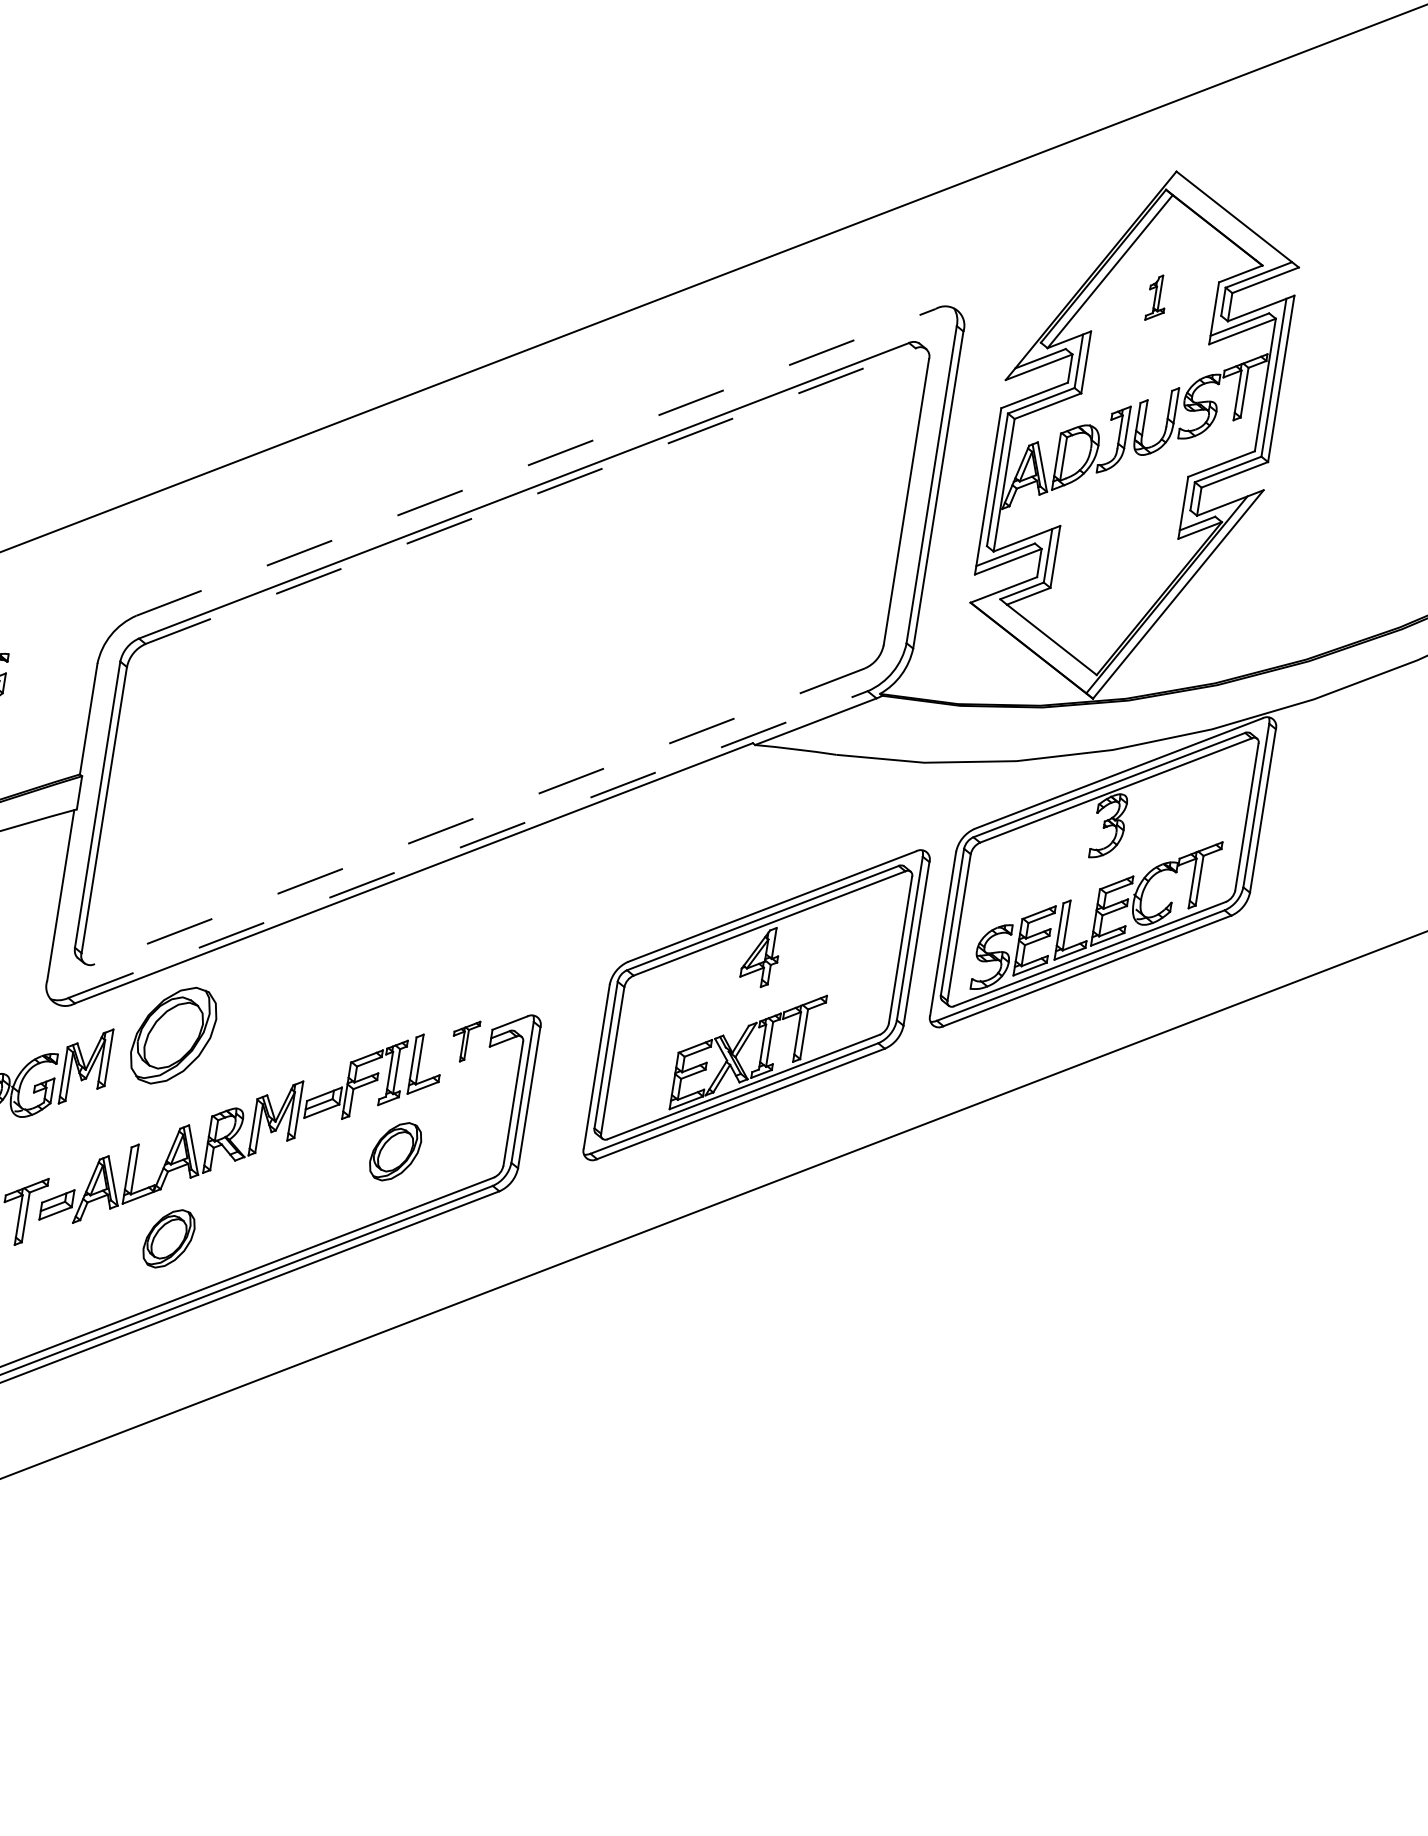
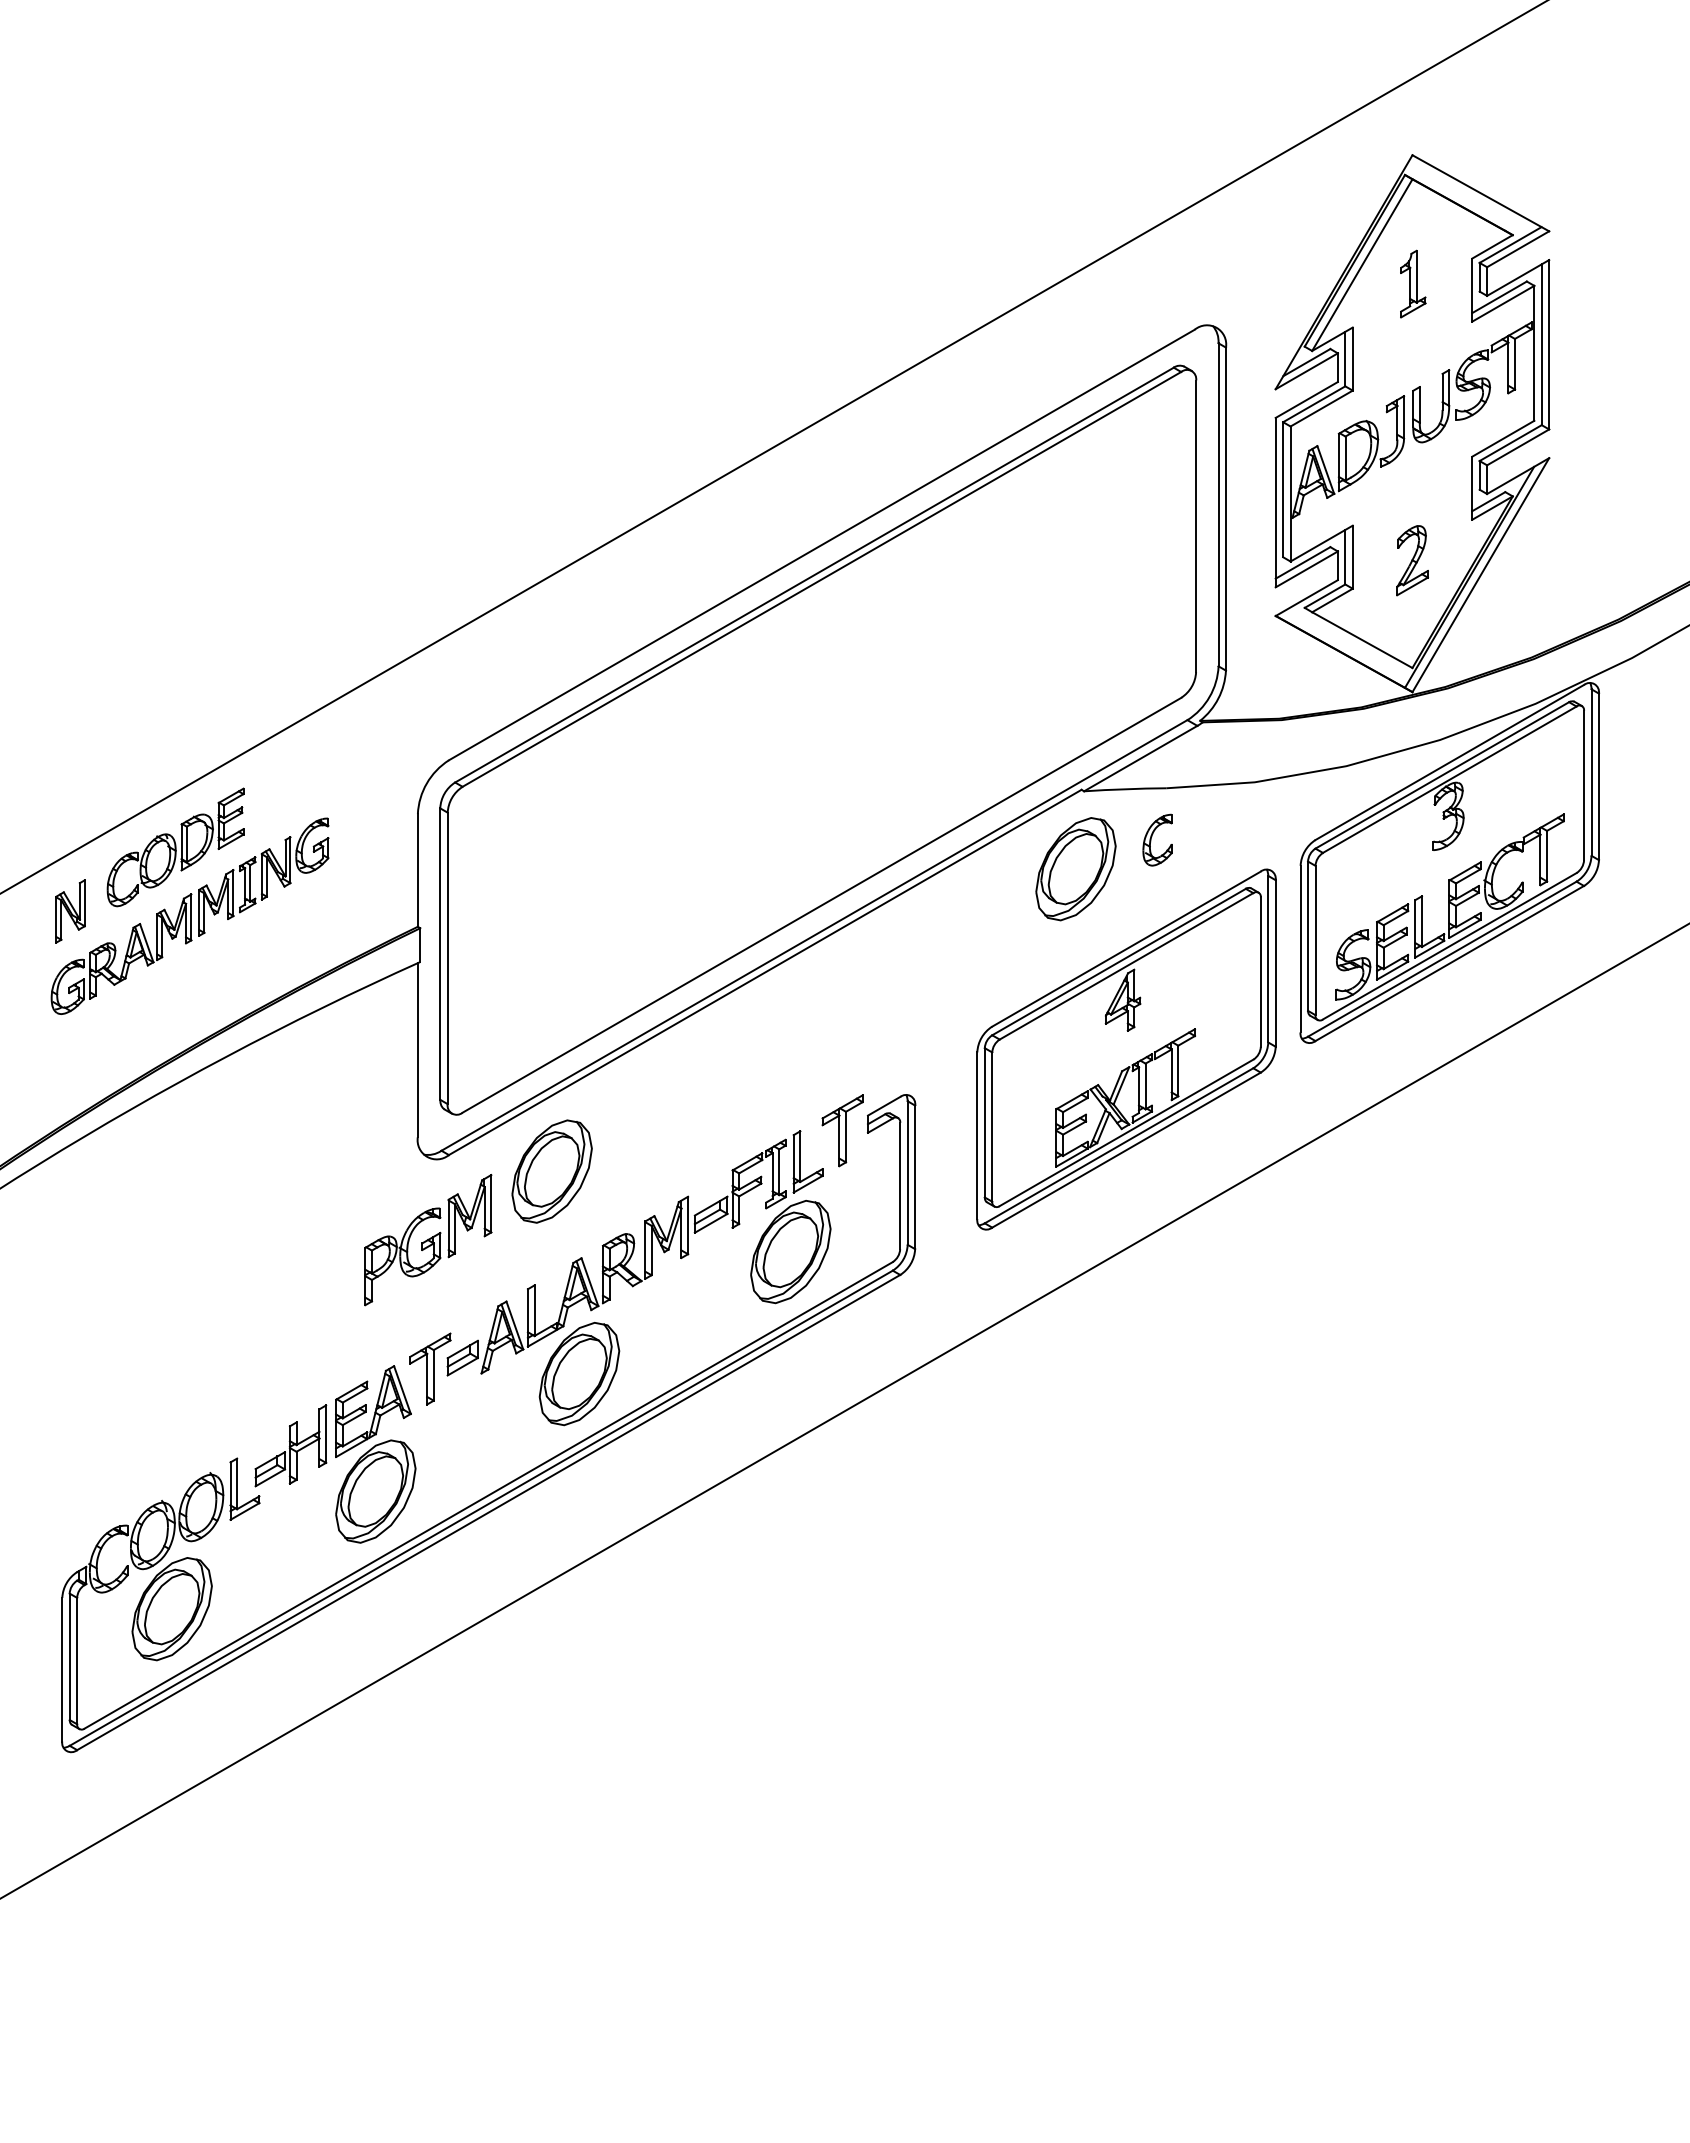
part: (1157, 297) -> (1413, 283), size x1.43
line: (535, 461) -> (821, 544), dashed -> solid
line: (530, 496) -> (821, 579), dashed -> solid
part: (1113, 569) -> (1412, 560), added
part: (819, 803) -> (1157, 839), added
line: (479, 816) -> (821, 905), dashed -> solid
part: (734, 820) -> (1075, 869), added
line: (468, 844) -> (814, 935), dashed -> solid
part: (465, 1040) -> (842, 1130), size x1.67
part: (395, 1151) -> (790, 1251), size x1.67
part: (169, 1239) -> (579, 1374), size x1.67

